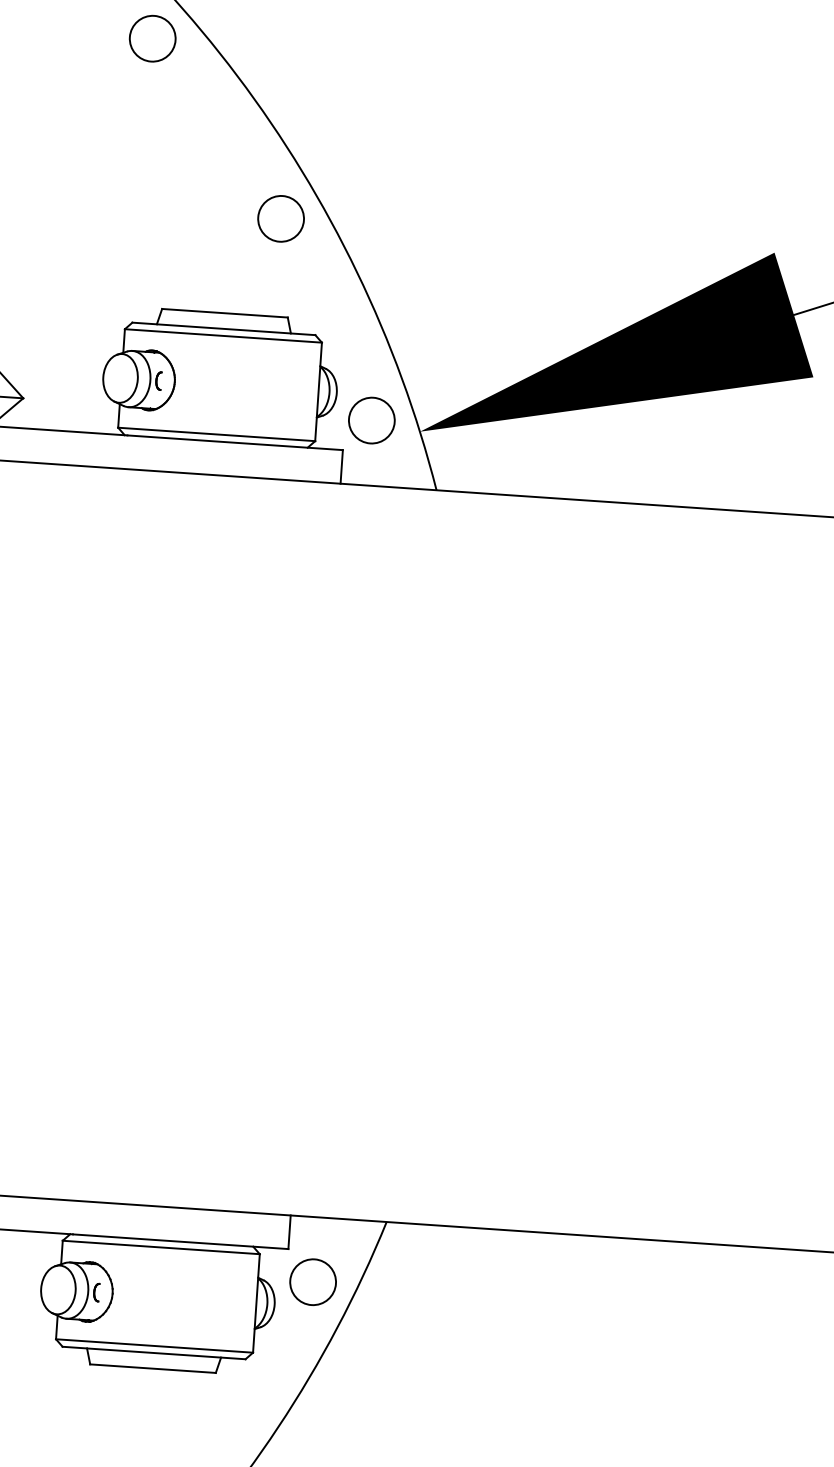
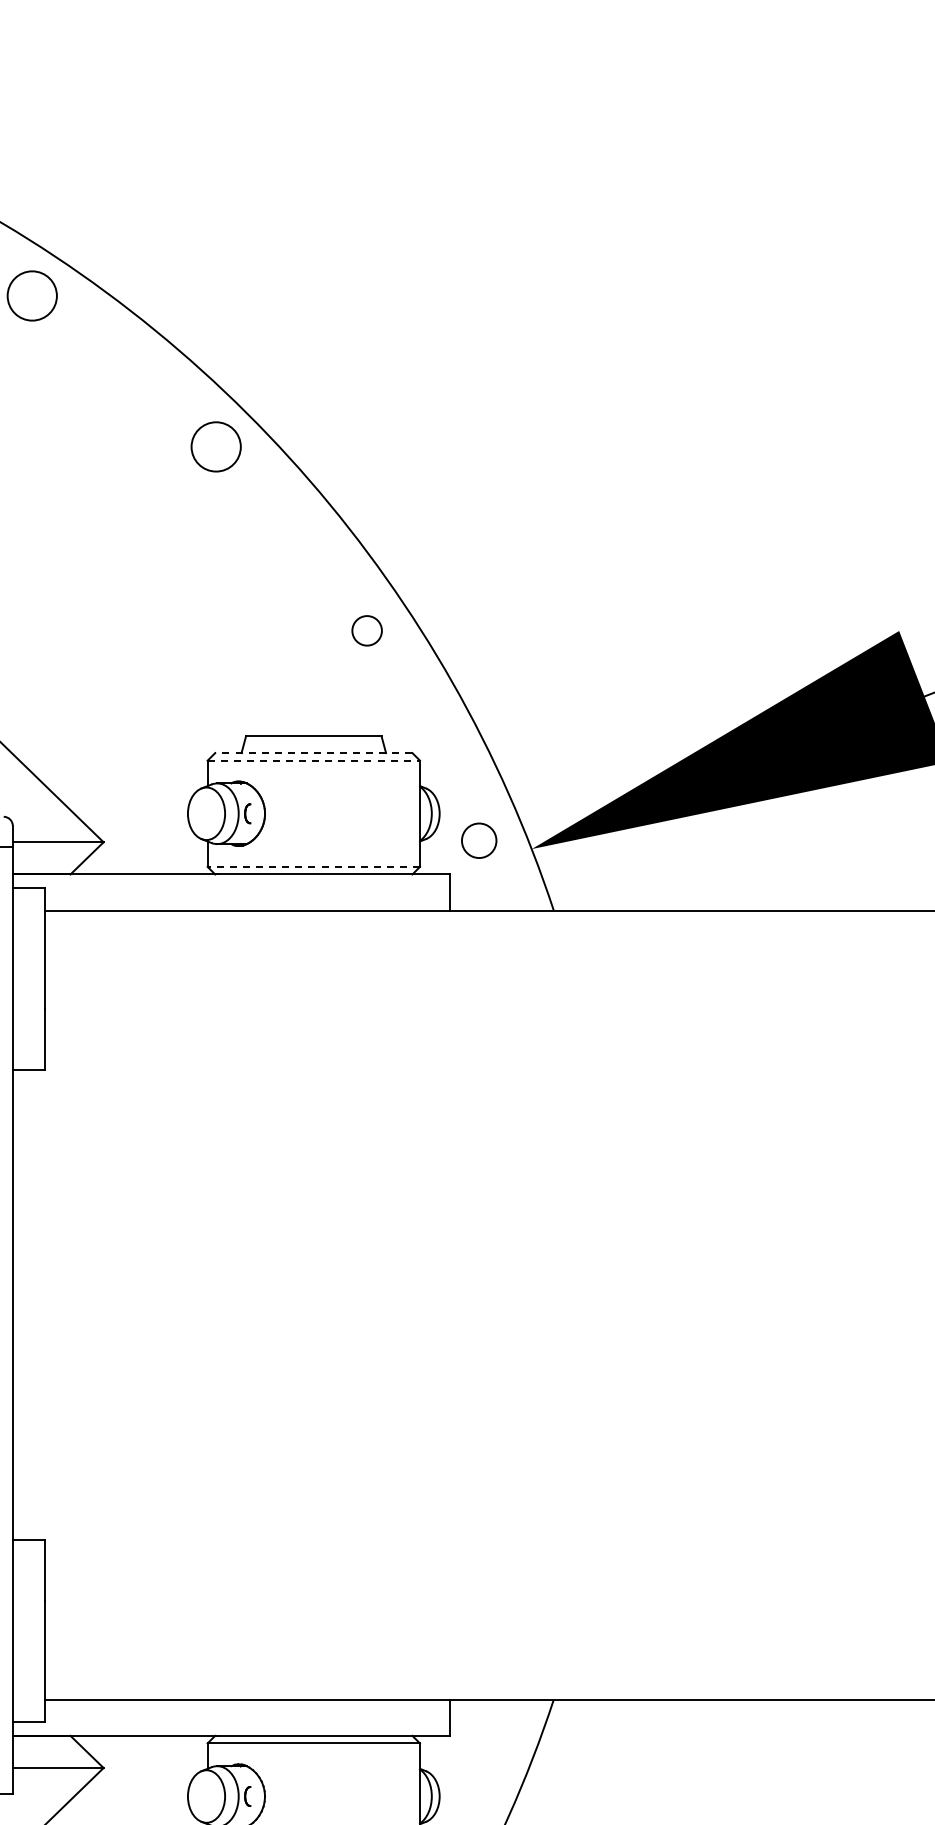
circle: (280, 218) -> (366, 630), size x0.6
line: (223, 329) -> (313, 753), solid -> dashed
line: (224, 335) -> (314, 760), solid -> dashed
circle: (371, 420) -> (478, 840), size x0.7
line: (216, 434) -> (313, 866), solid -> dashed
circle: (312, 1282) -> (478, 1769), removed

